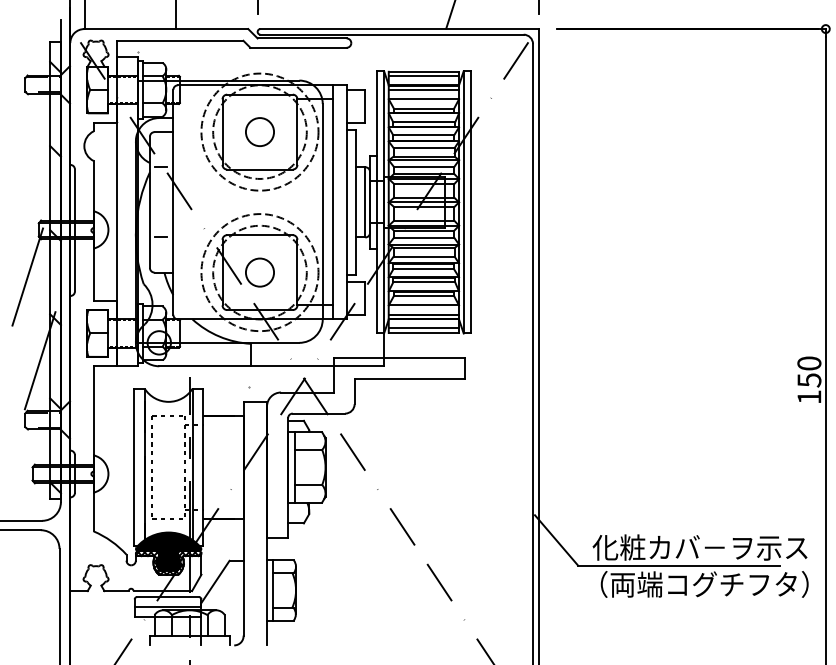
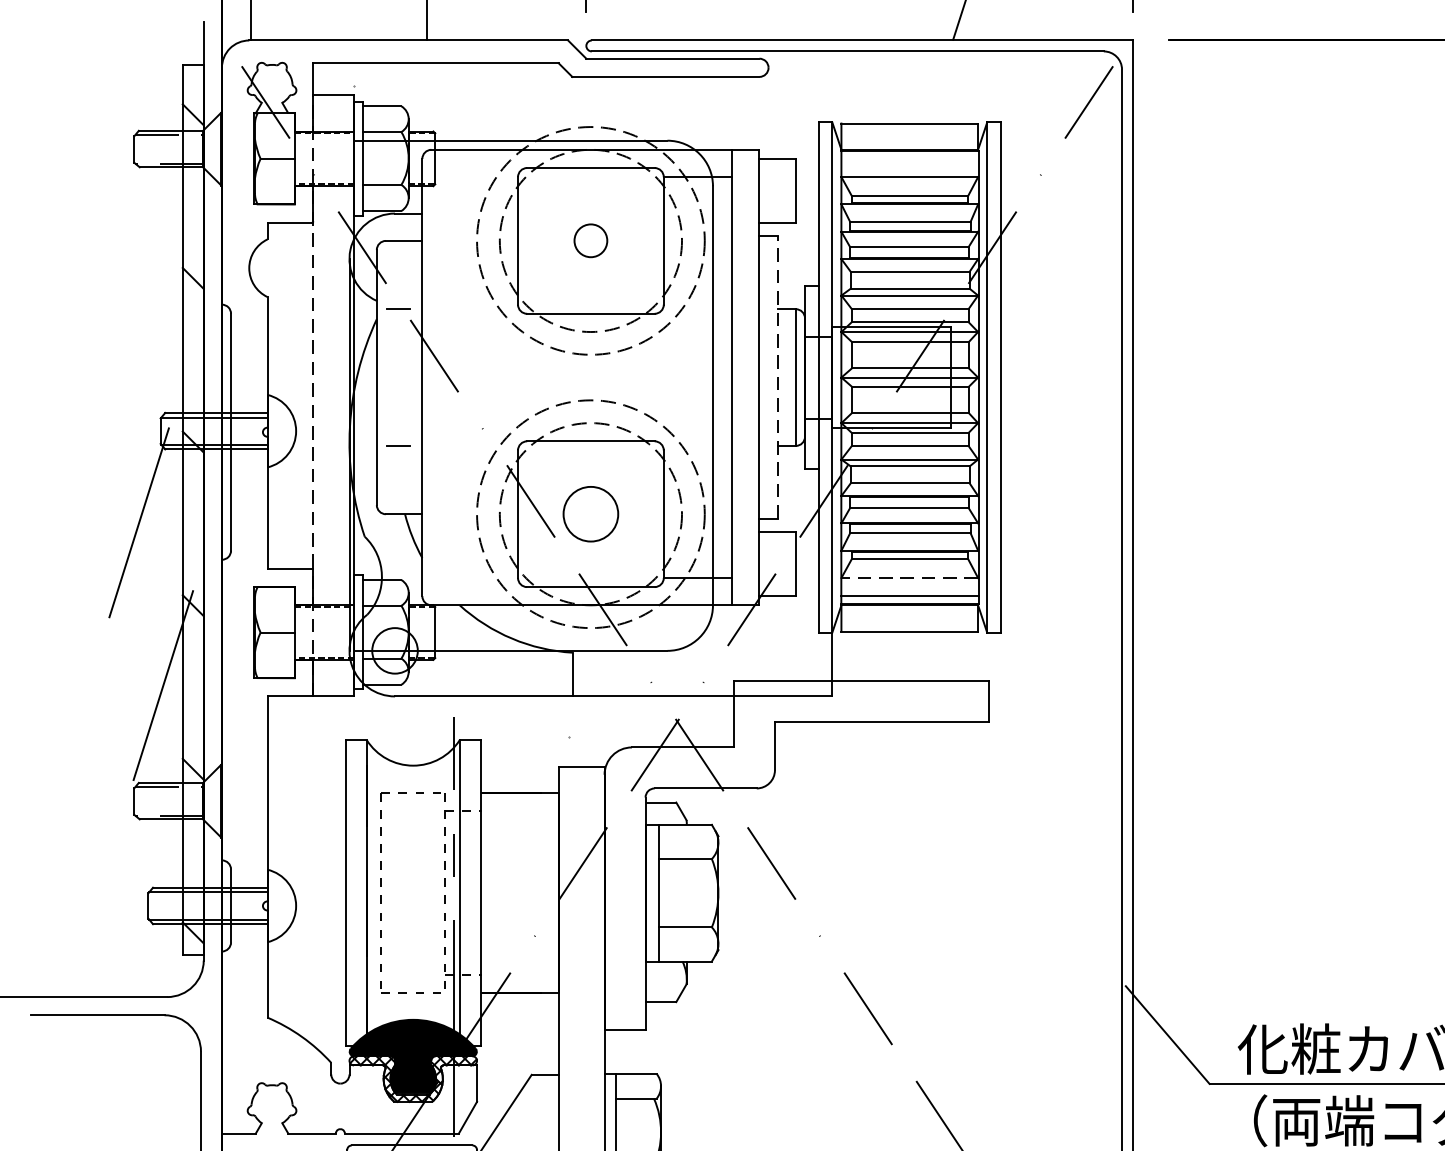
line: (423, 76) -> (908, 132), removed
line: (423, 89) -> (908, 158), removed
circle: (259, 131) -> (589, 239), size x0.6
line: (356, 202) -> (778, 377), solid -> dashed
line: (117, 211) -> (313, 395), solid -> dashed
line: (423, 305) -> (908, 578), solid -> dashed
line: (423, 328) -> (908, 622), removed

